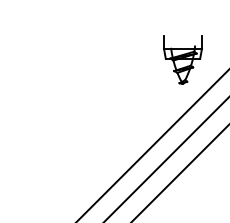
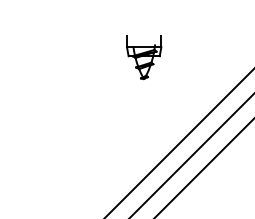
part: (183, 60) -> (144, 57), moved

